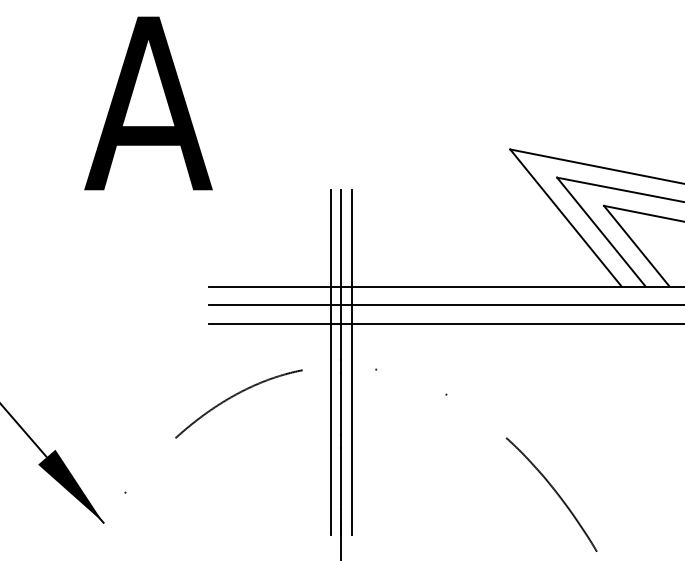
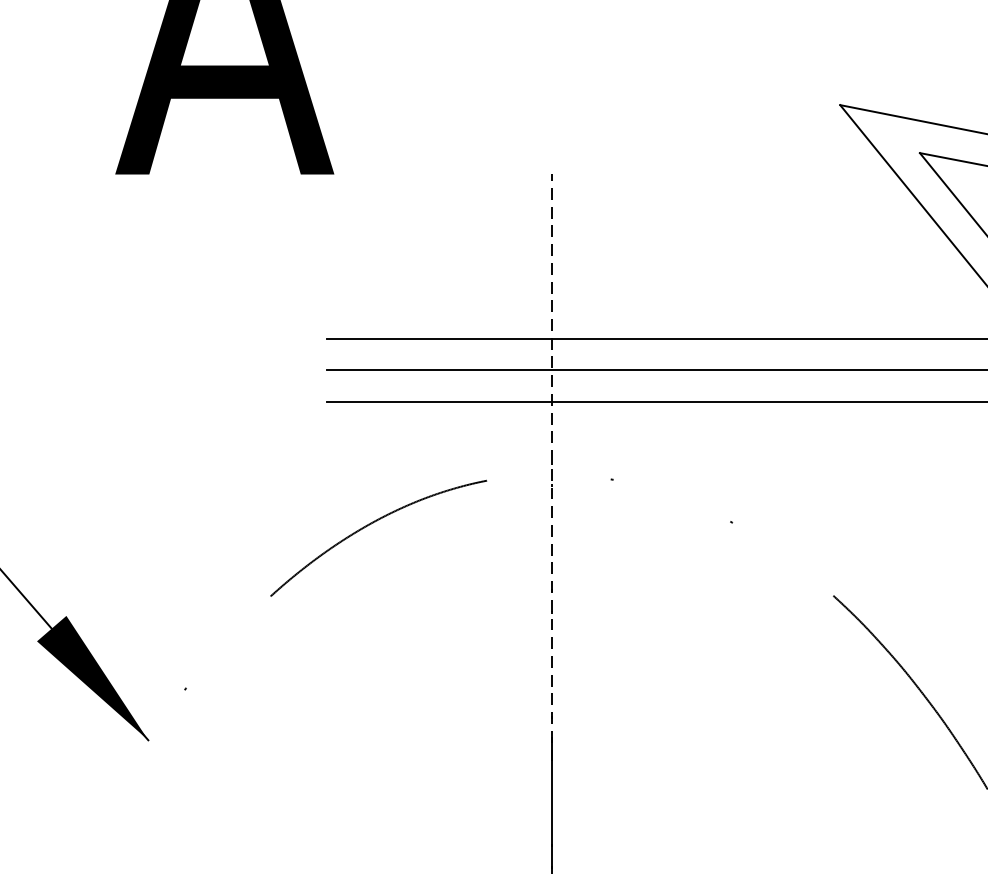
line: (330, 362) -> (534, 467), removed
line: (341, 362) -> (553, 467), solid -> dashed
line: (351, 362) -> (570, 467), removed

